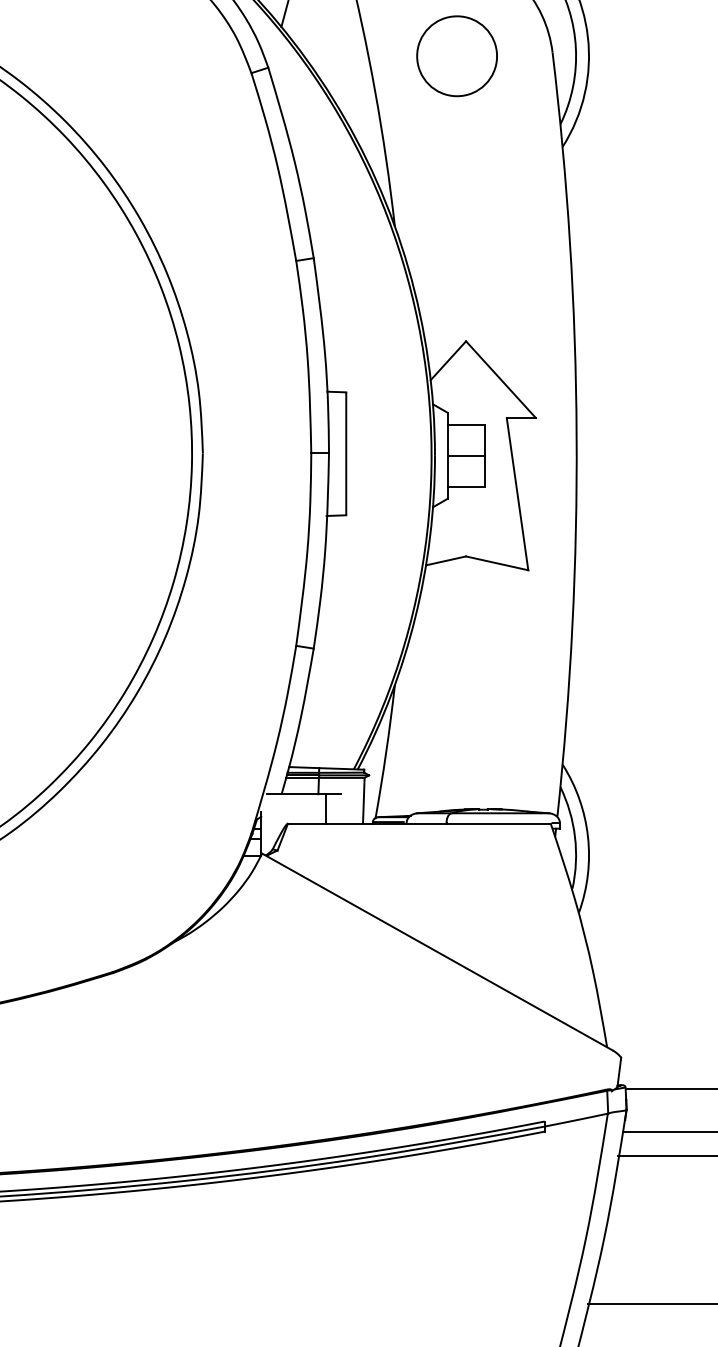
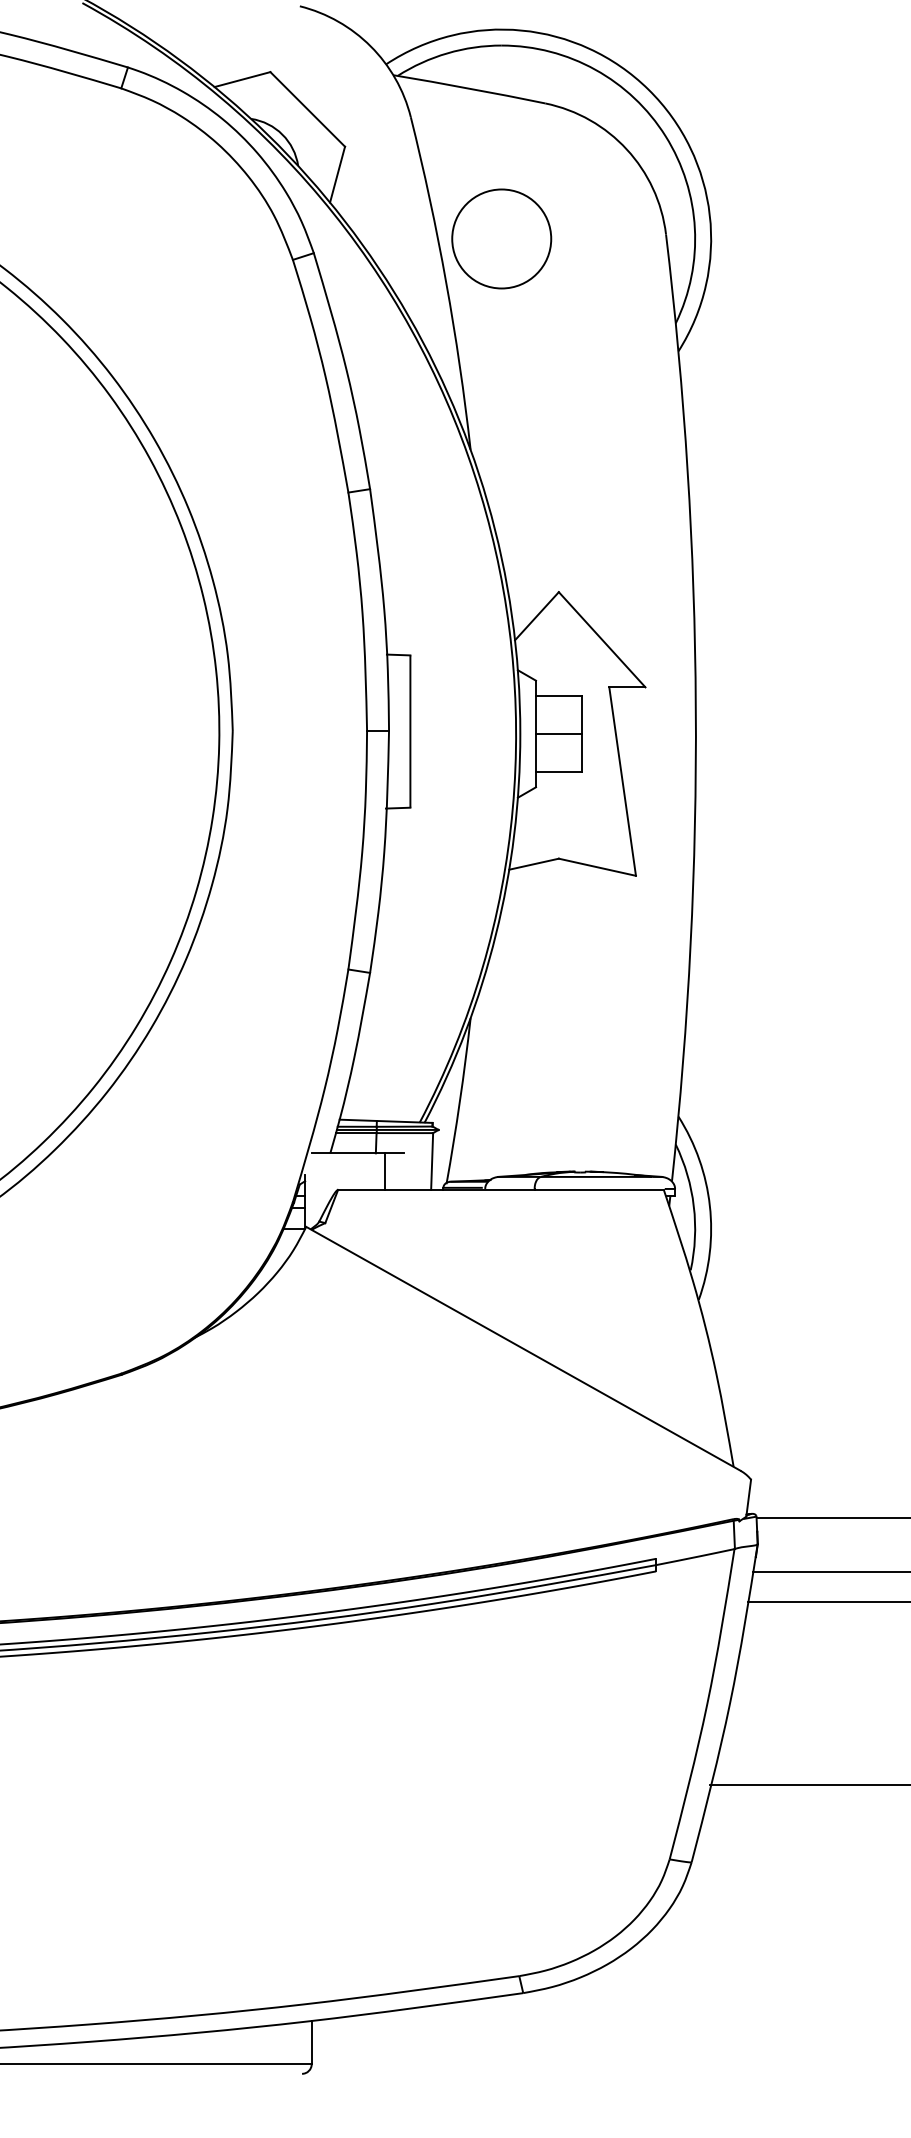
circle: (456, 55) -> (501, 238), moved

